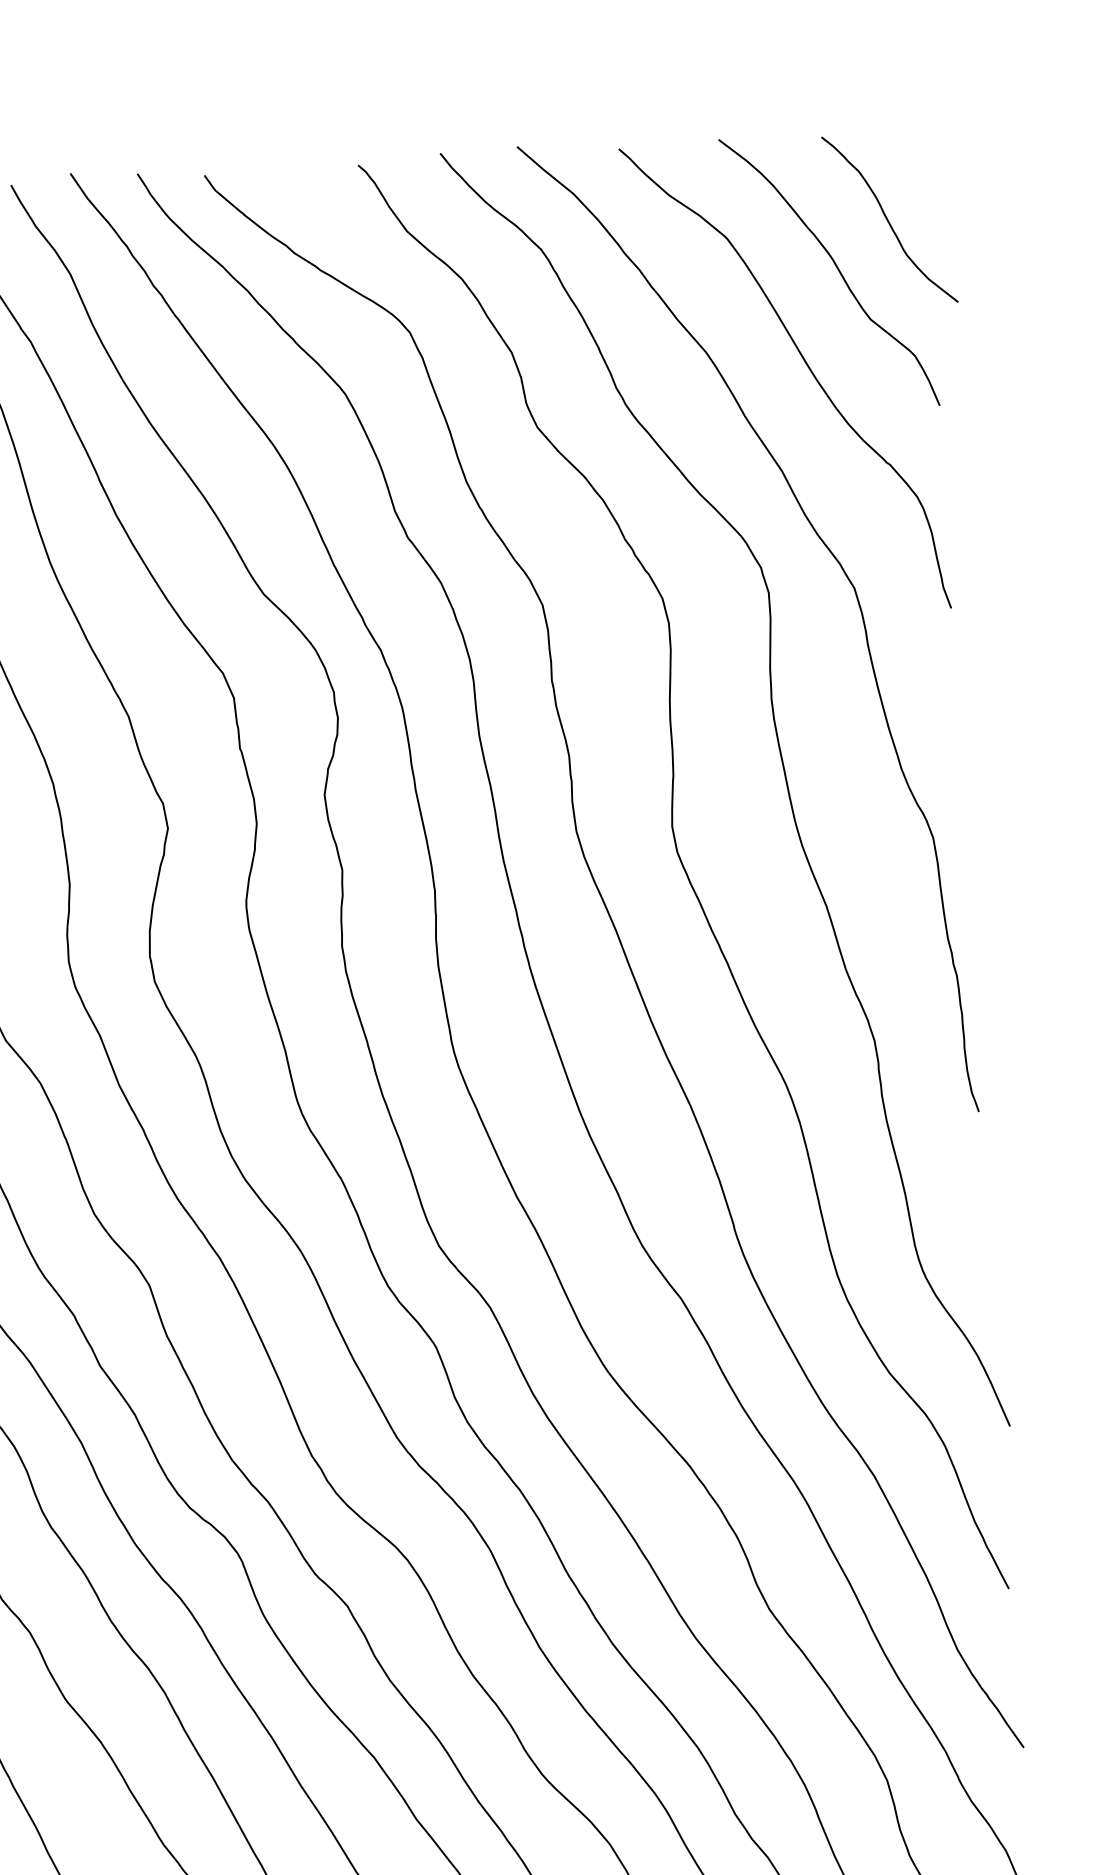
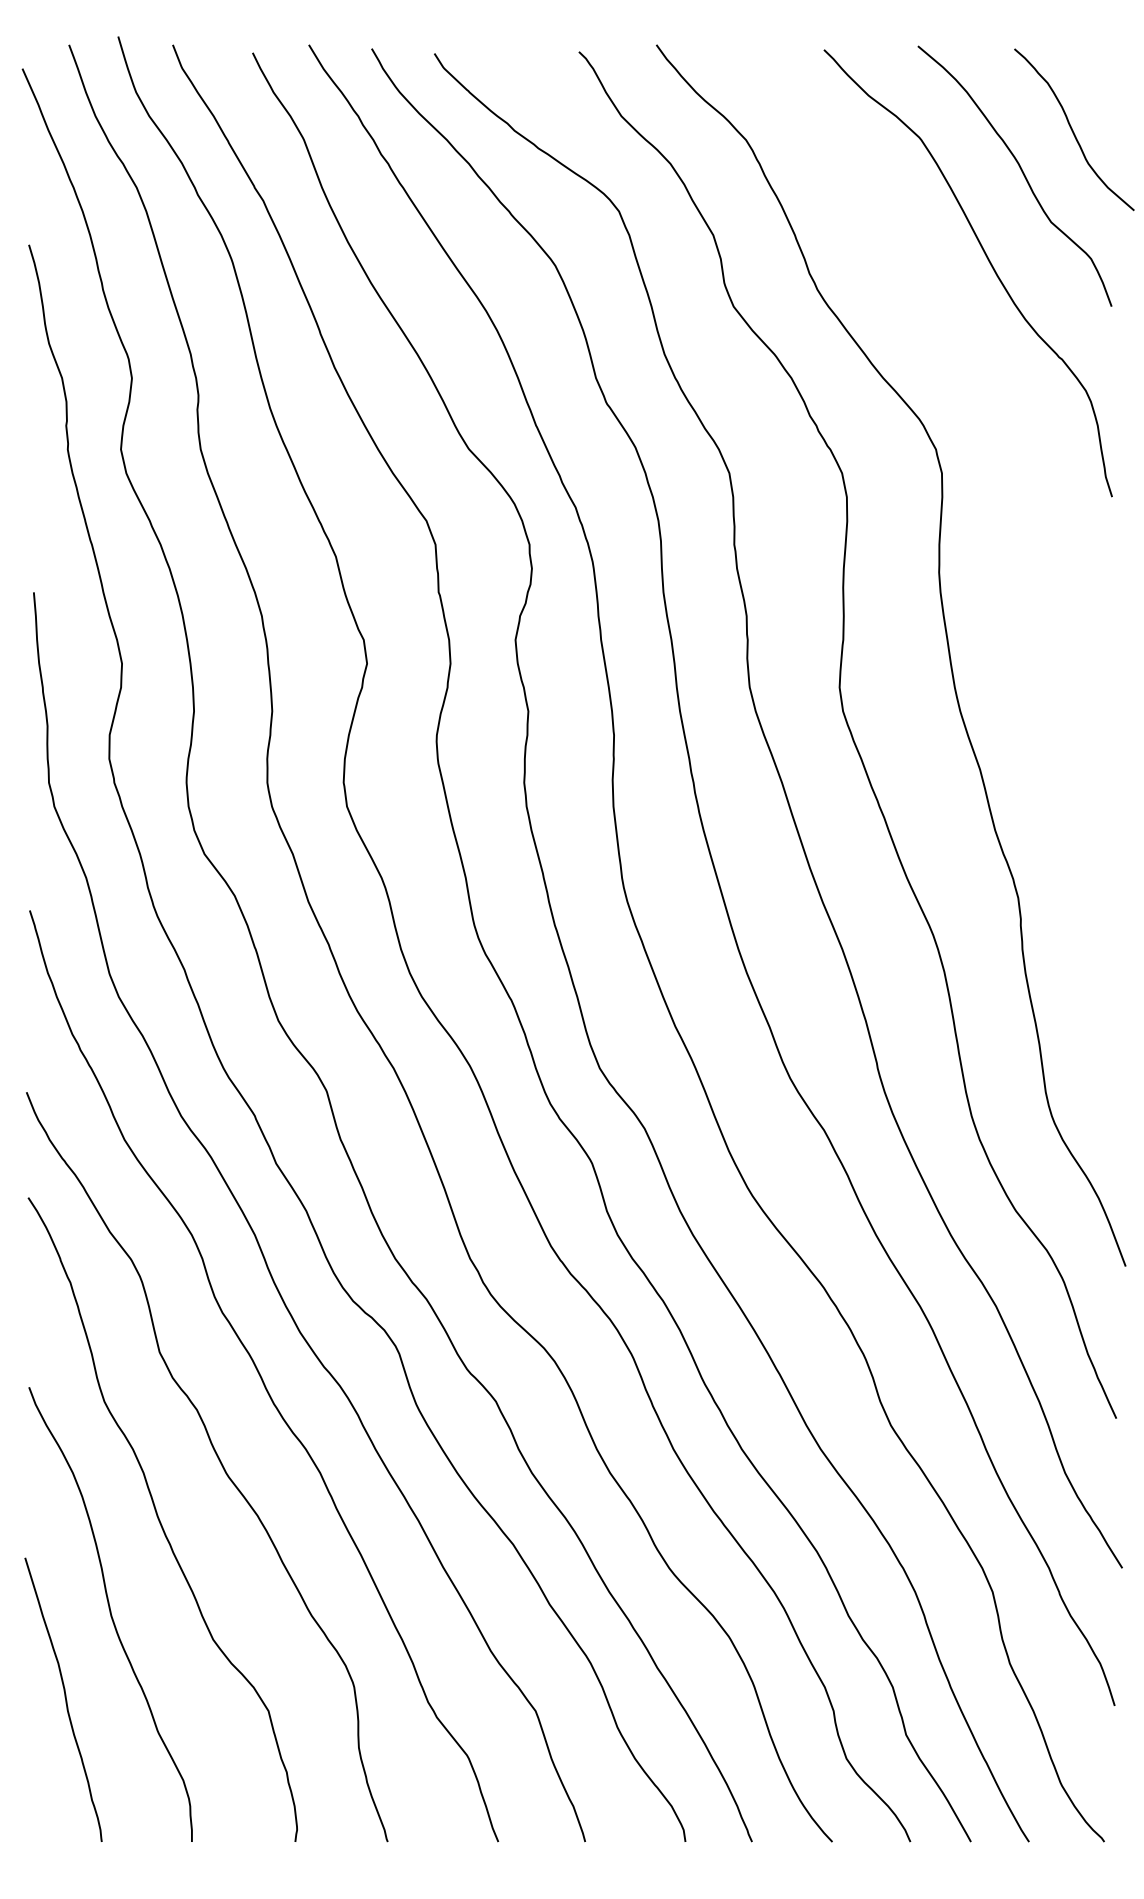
curve: (844, 574) -> (1013, 459), removed

